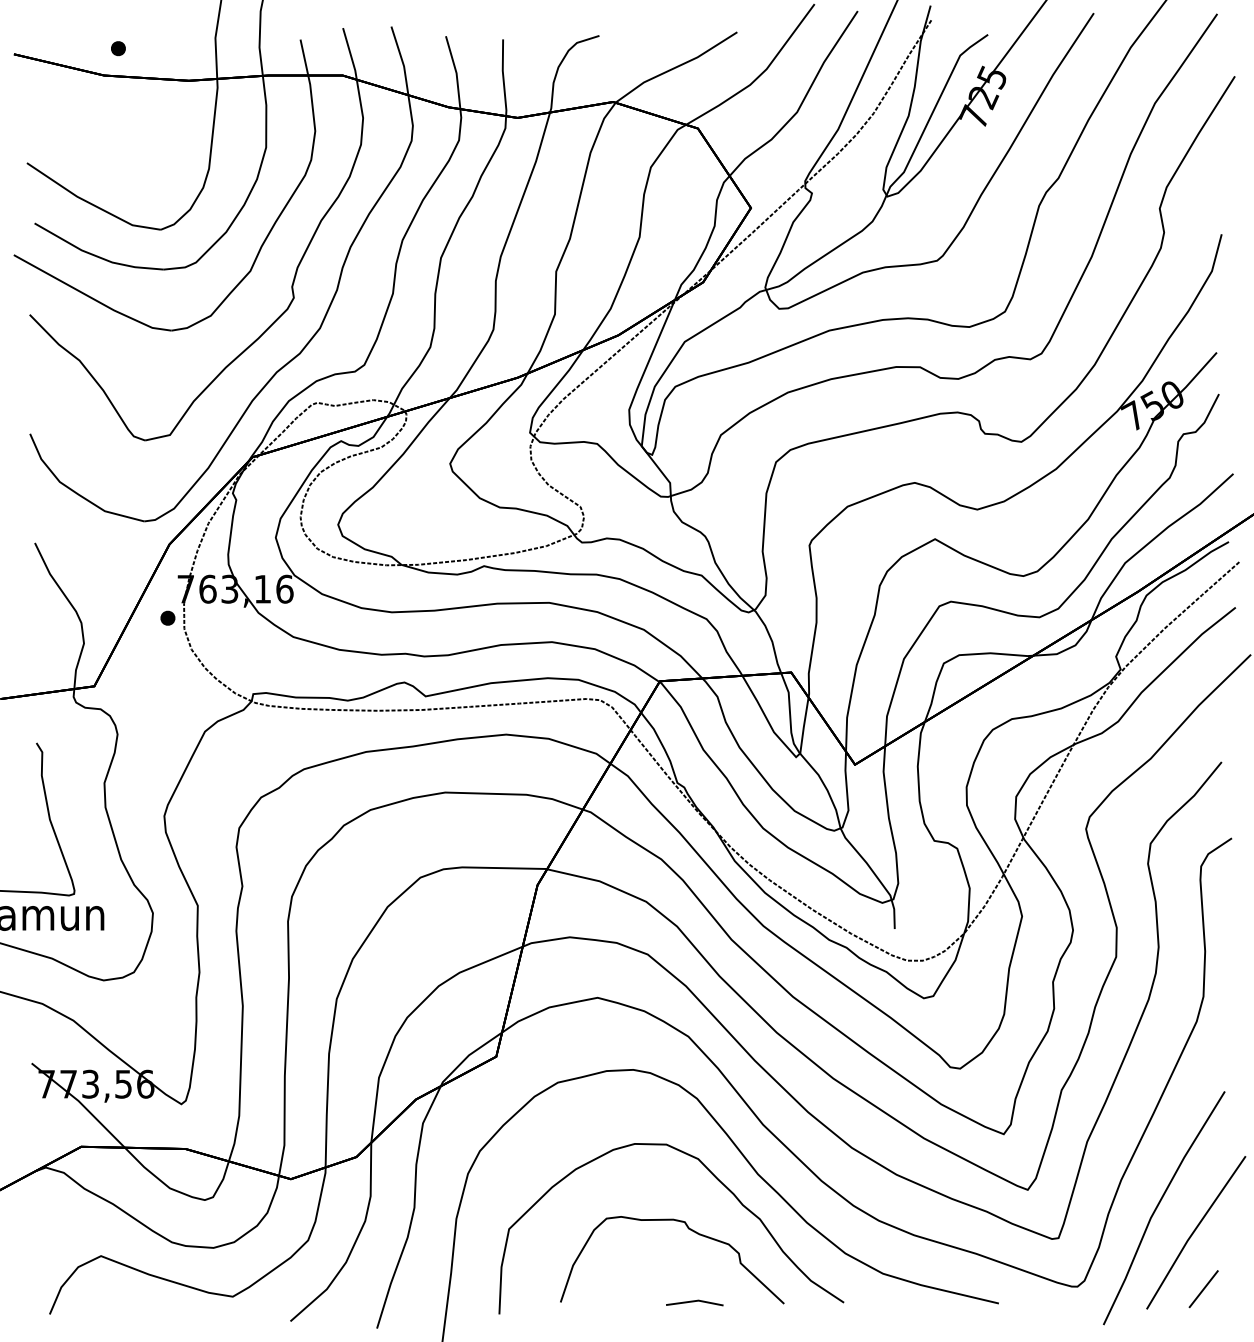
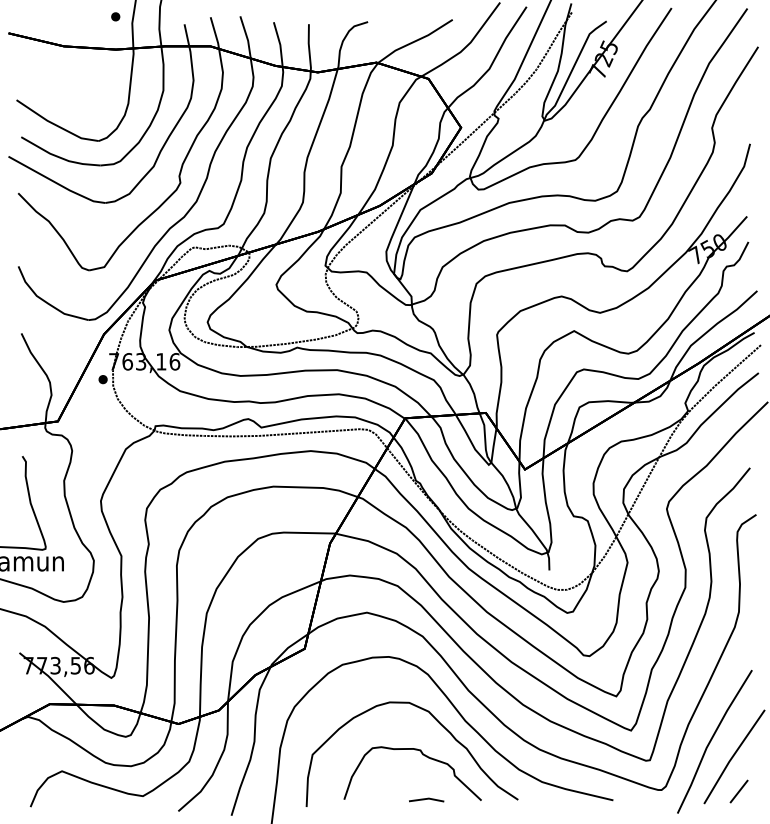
part: (118, 48) -> (115, 16), moved

